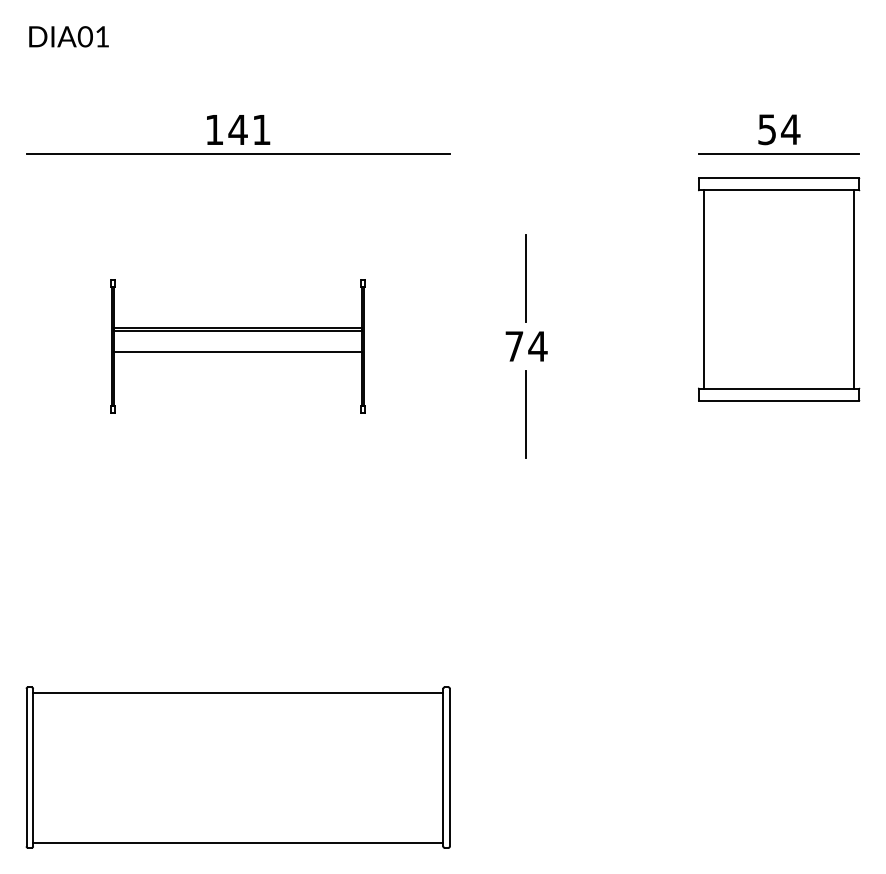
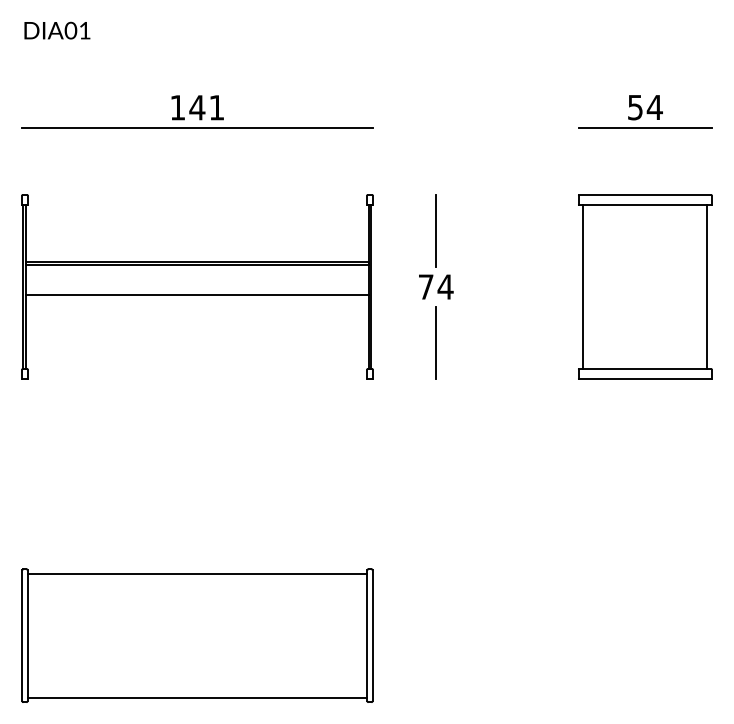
part: (779, 289) -> (645, 287), moved
part: (237, 346) -> (196, 287), size x1.67

